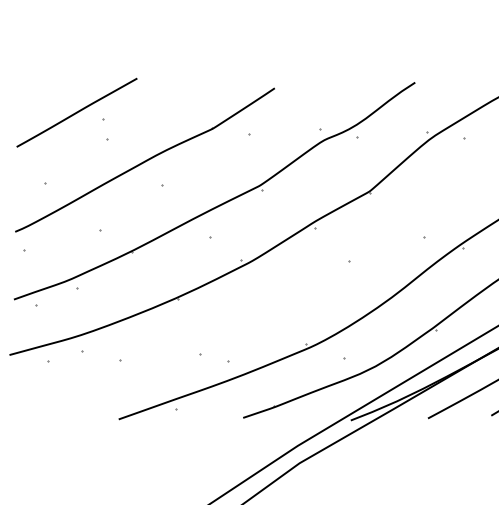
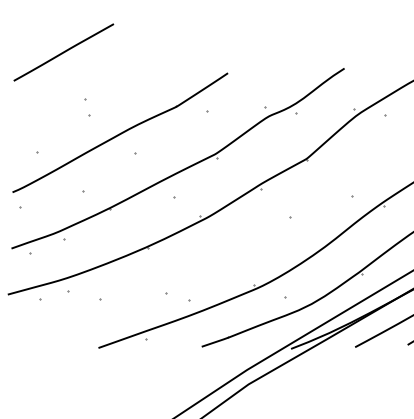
line: (76, 112) -> (63, 52), moved

